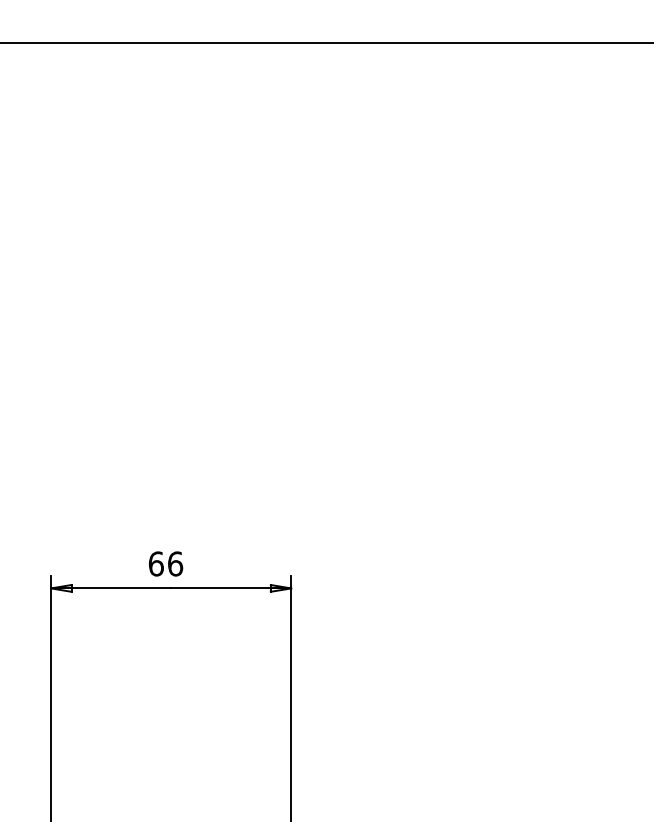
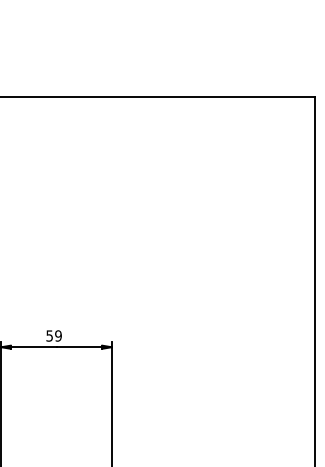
text: (164, 562) -> (53, 335), 66 -> 59

